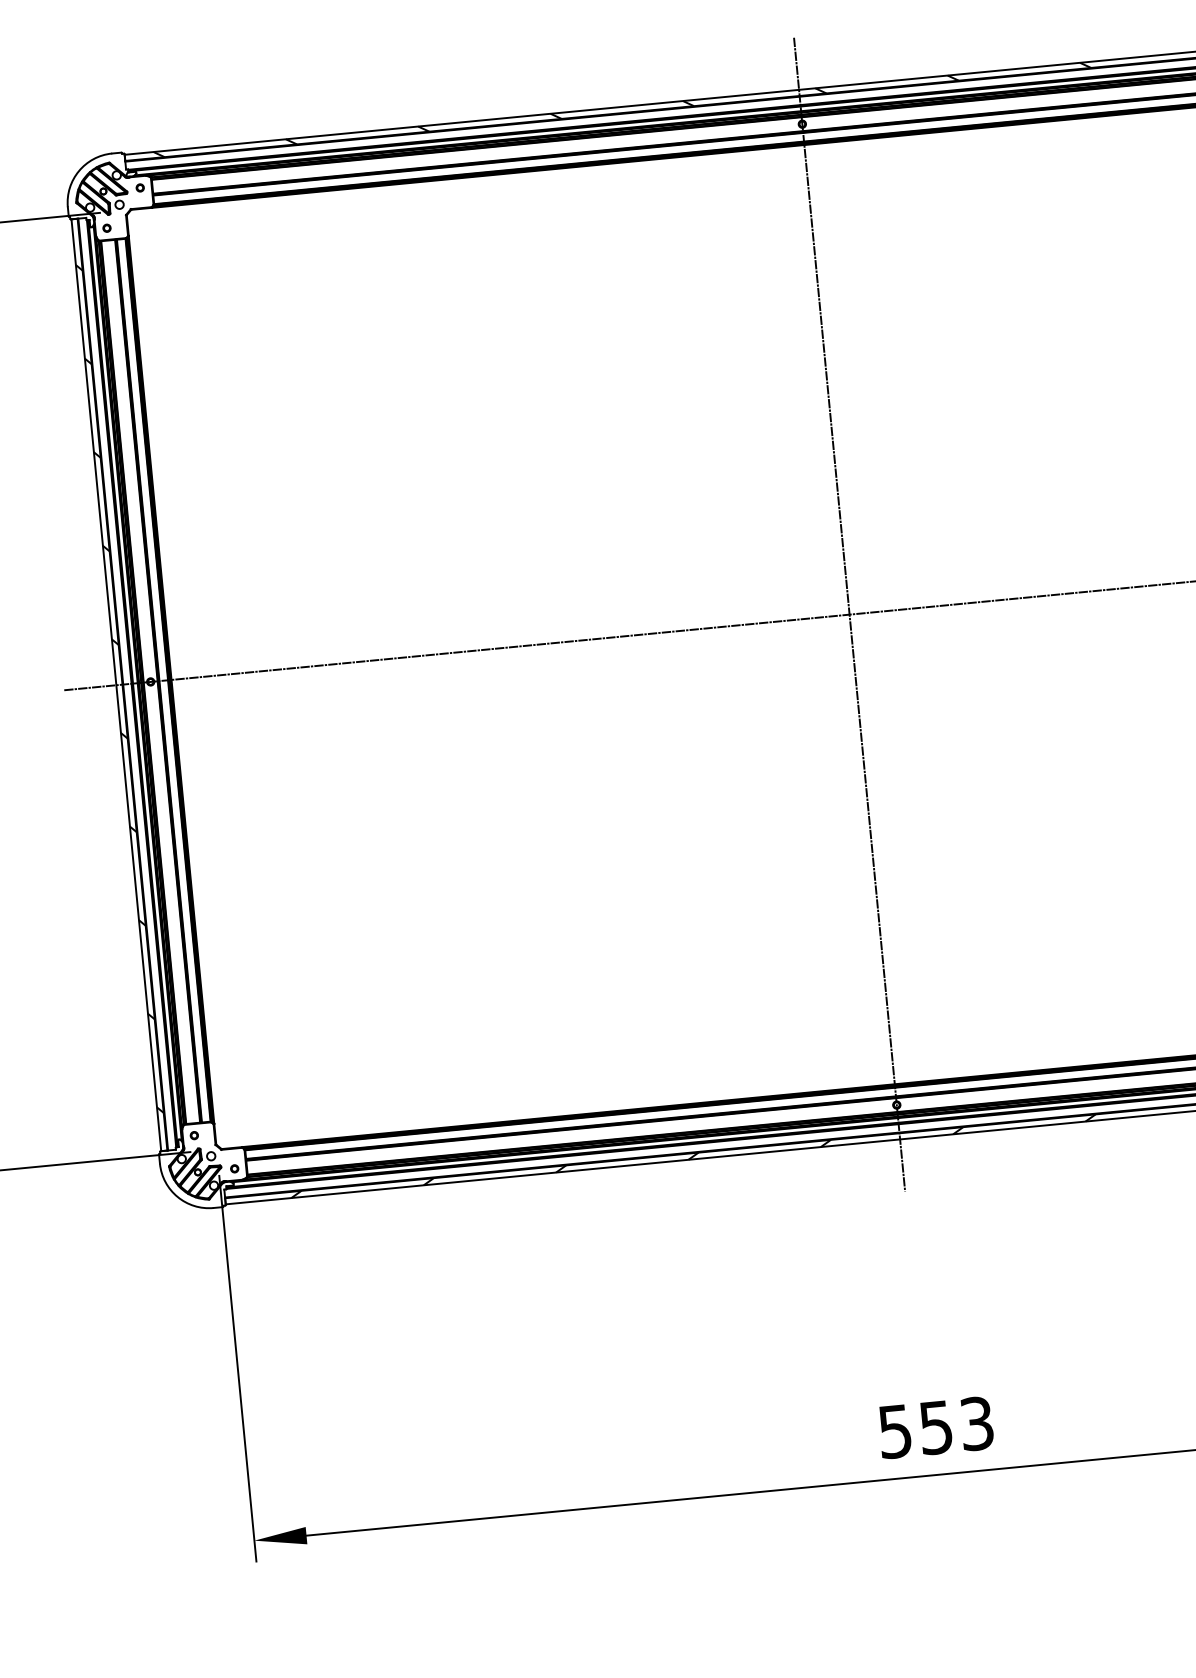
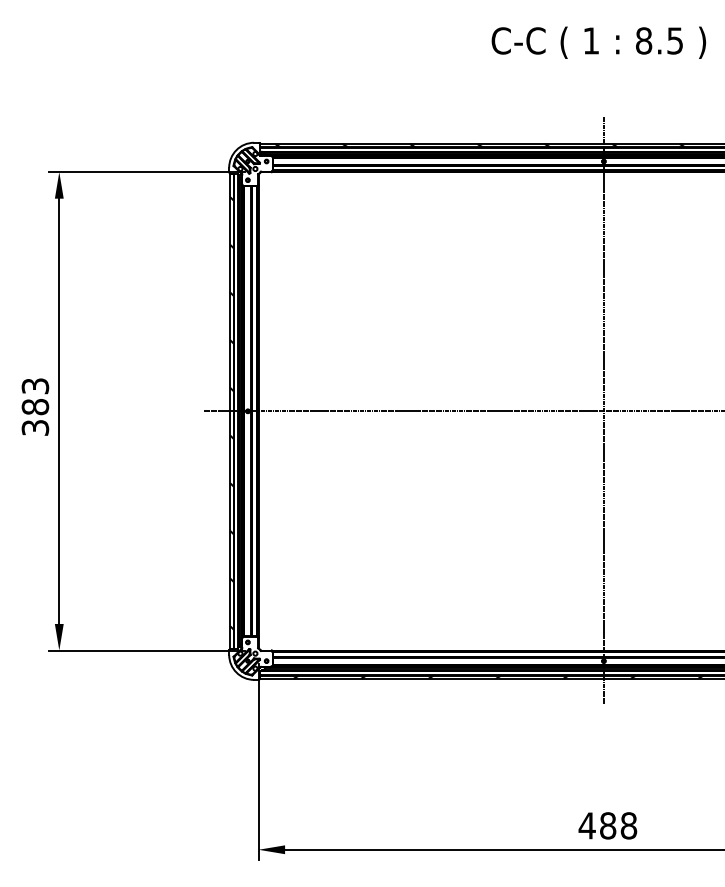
text: (934, 1427) -> (607, 825), 553 -> 488

